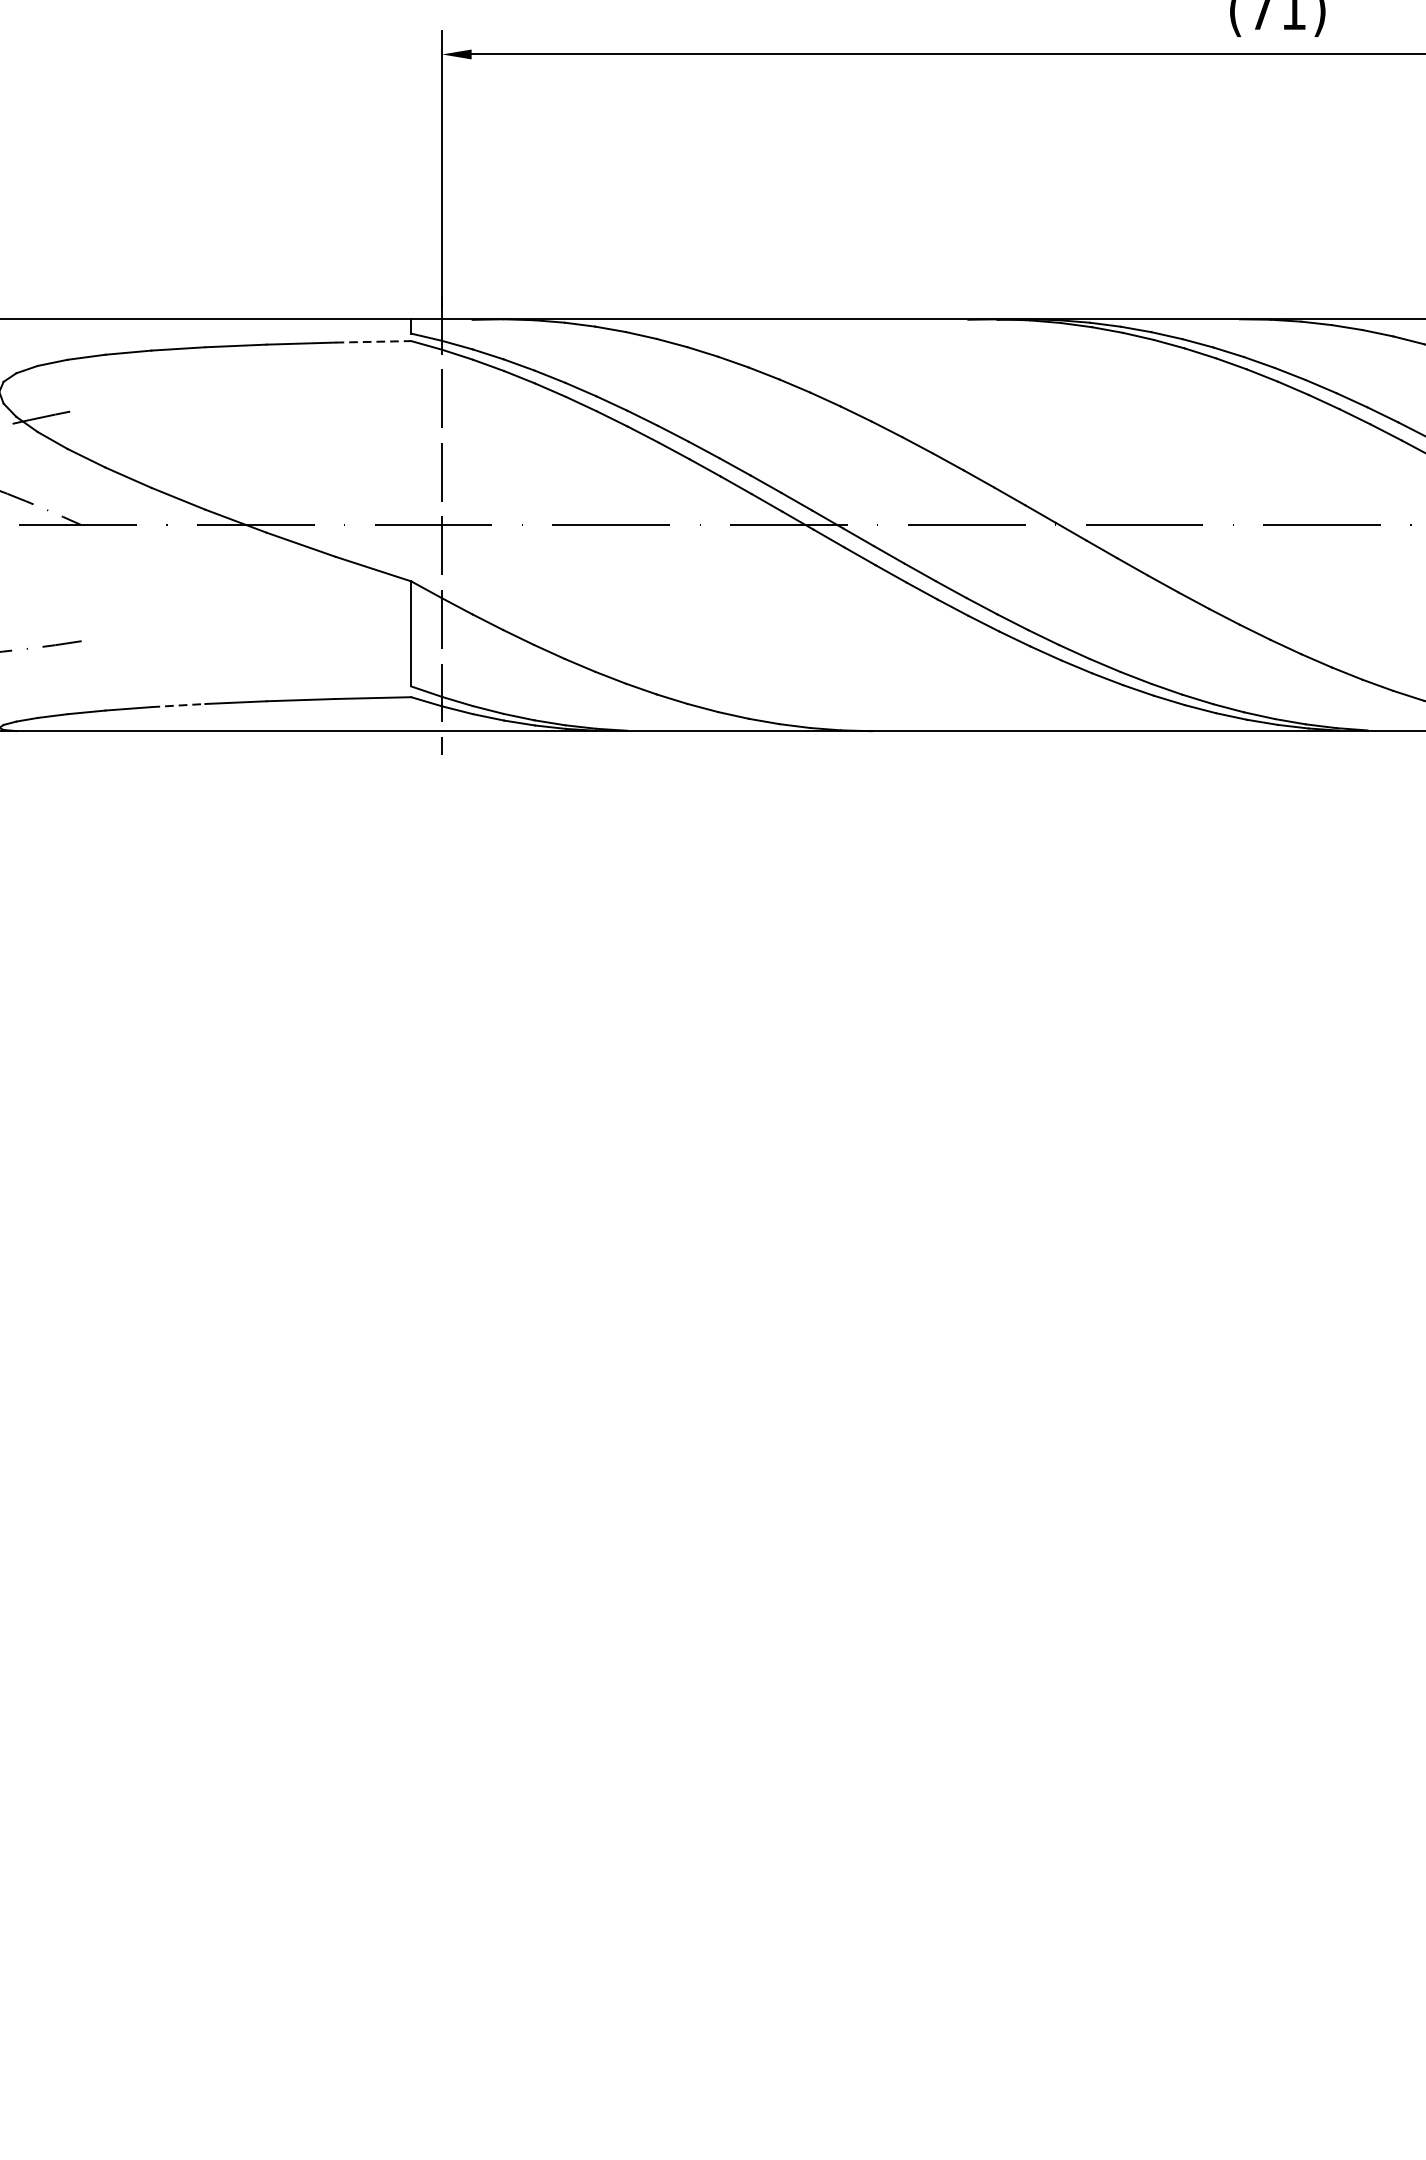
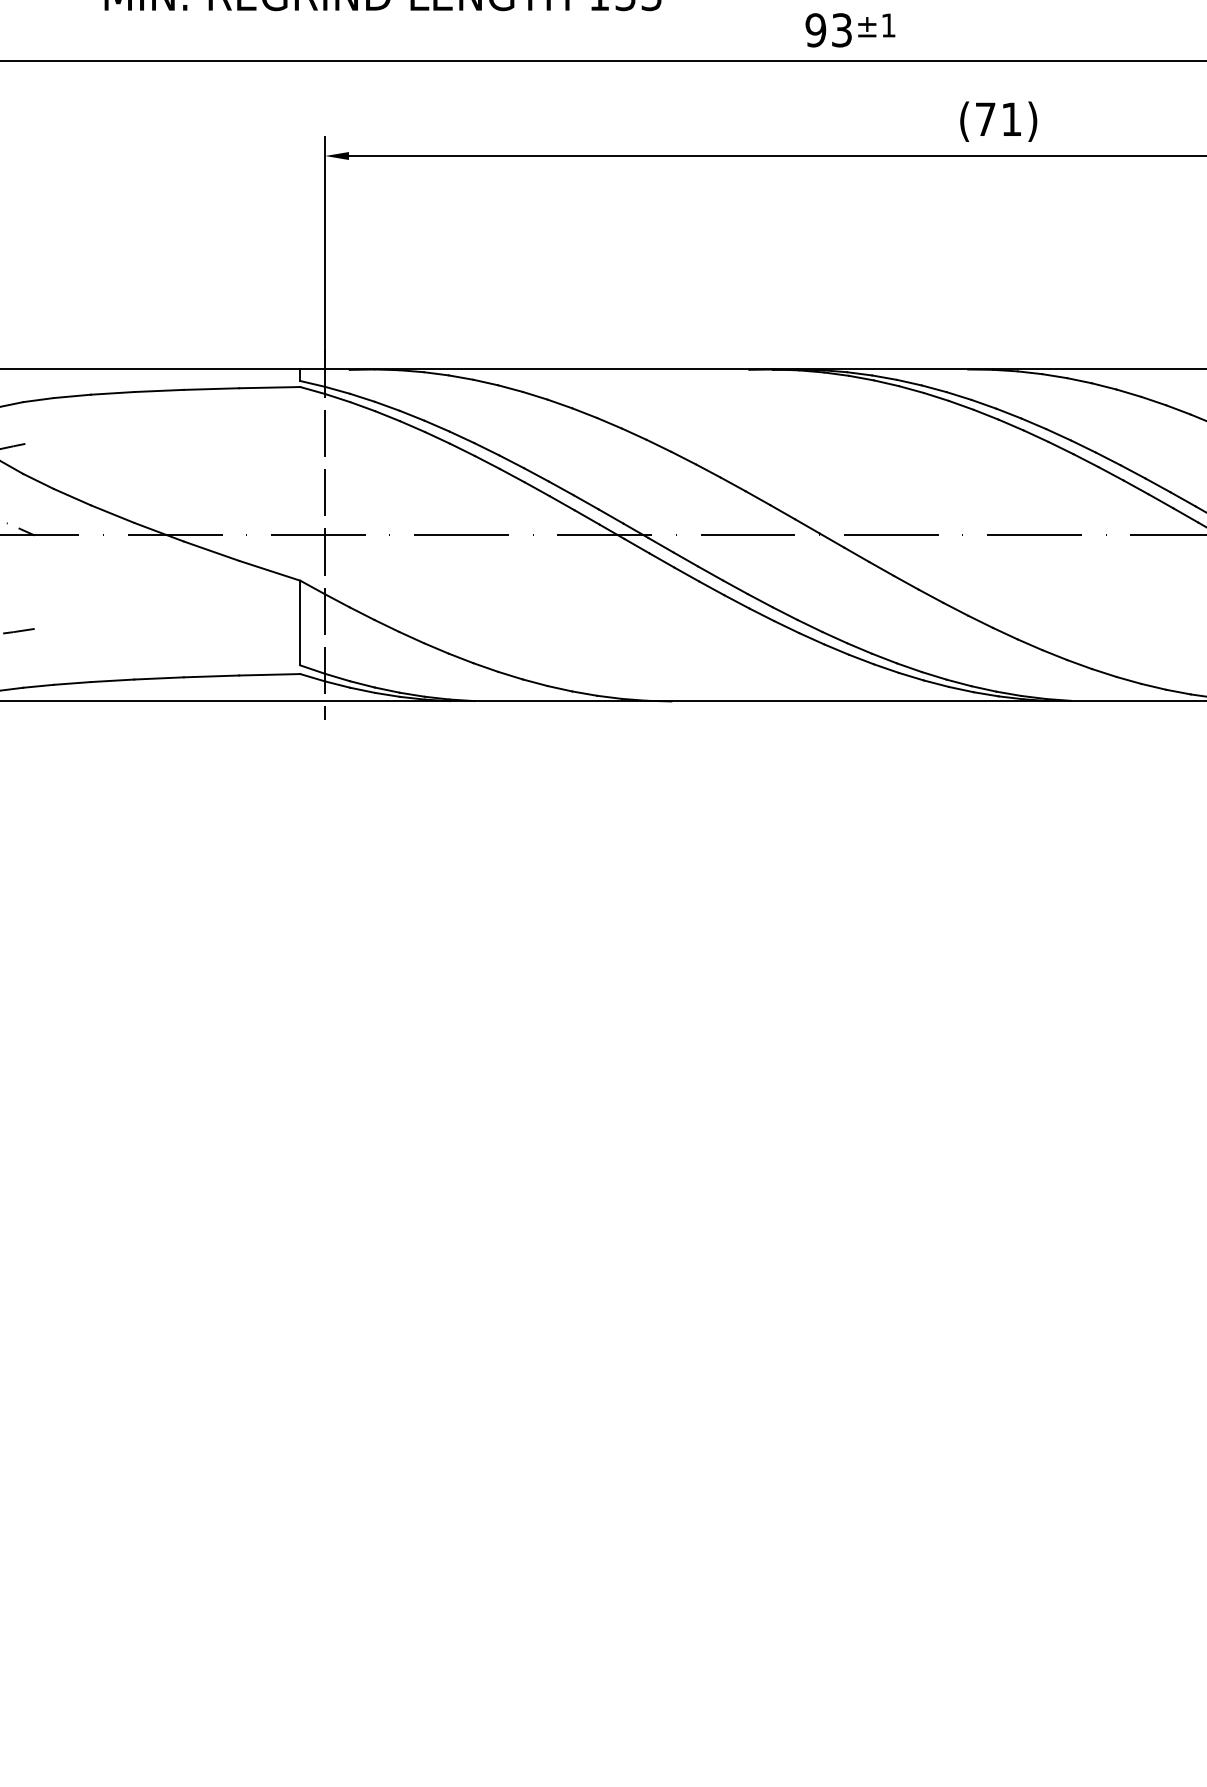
line: (373, 341) -> (269, 387), dashed -> solid
line: (178, 705) -> (112, 680), dashed -> solid

